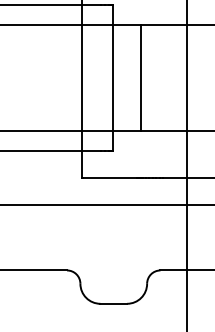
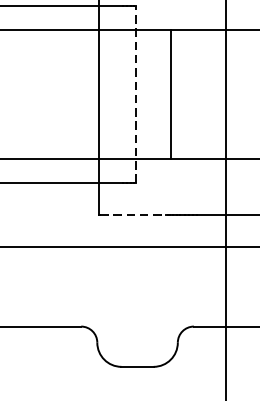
line: (112, 77) -> (136, 93), solid -> dashed
line: (110, 178) -> (133, 215), solid -> dashed

